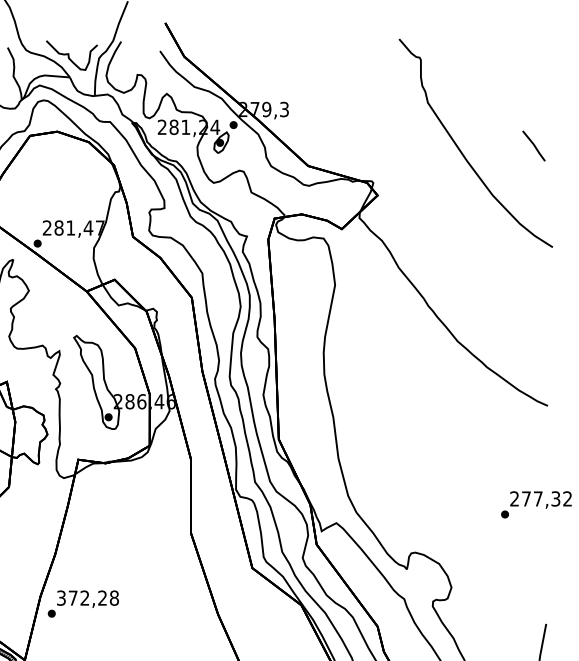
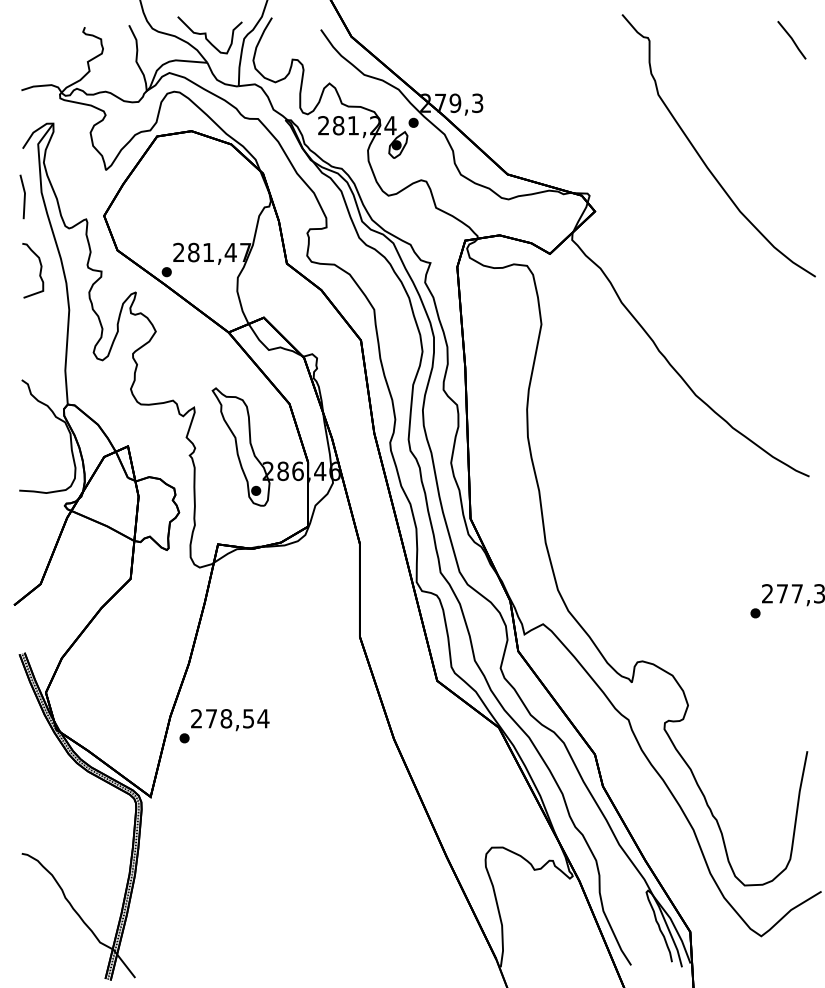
line: (533, 145) -> (791, 39), moved
text: (88, 597) -> (230, 718), 372,28 -> 278,54

